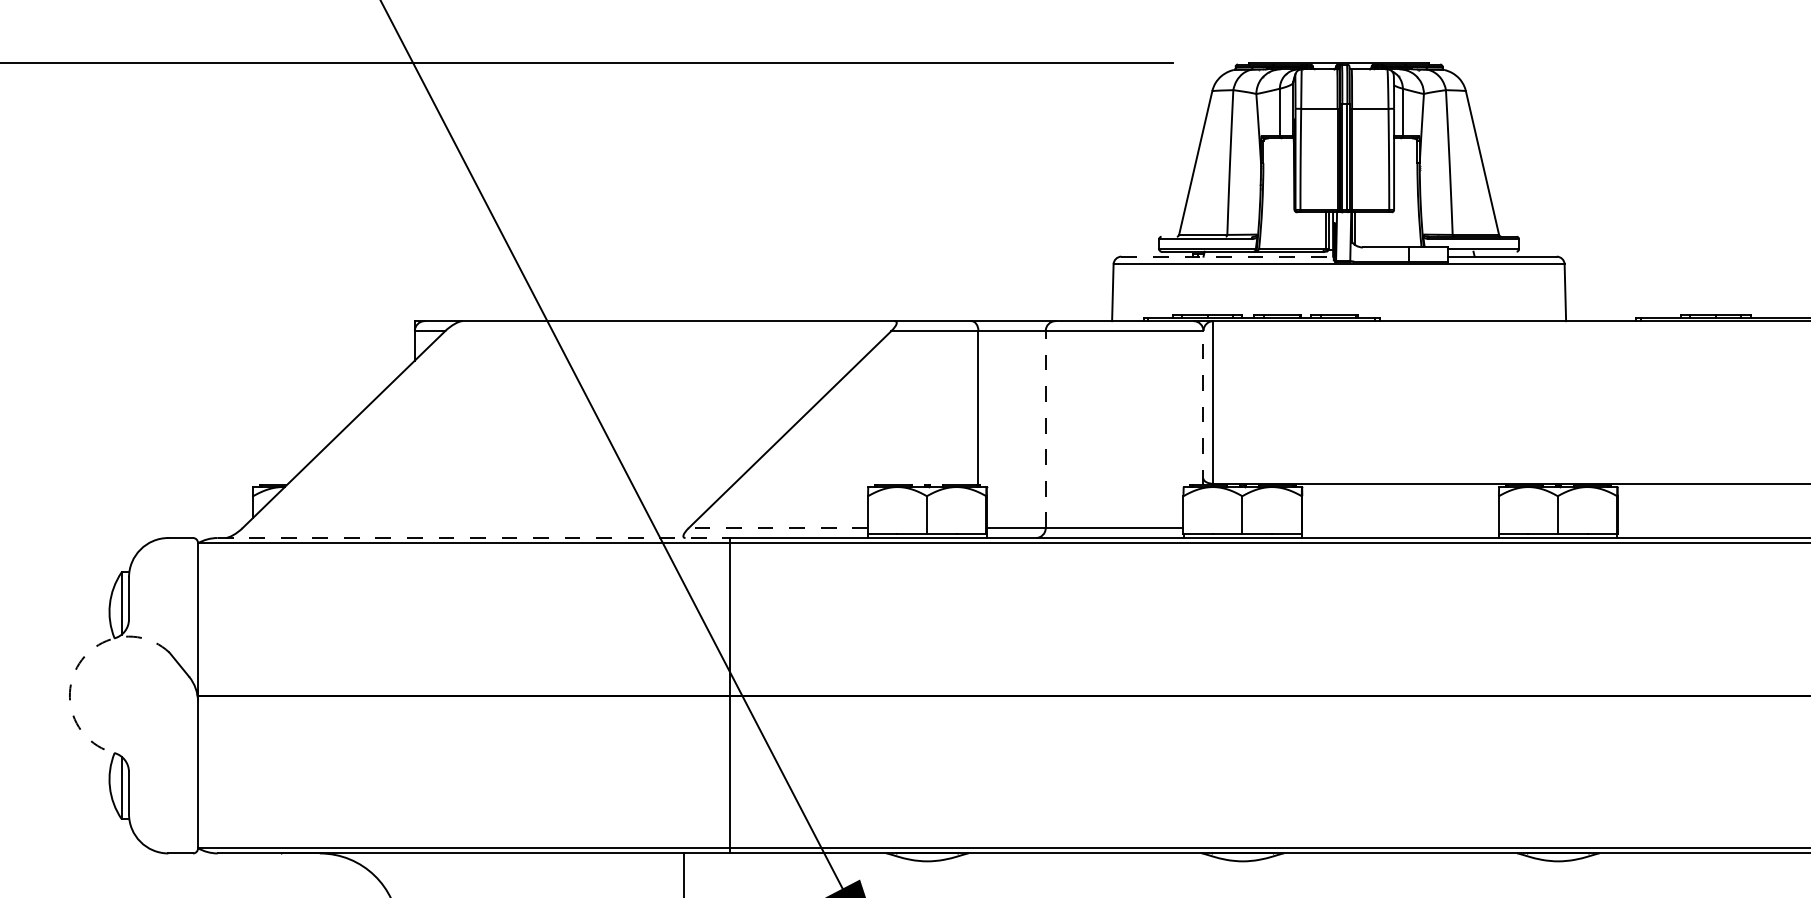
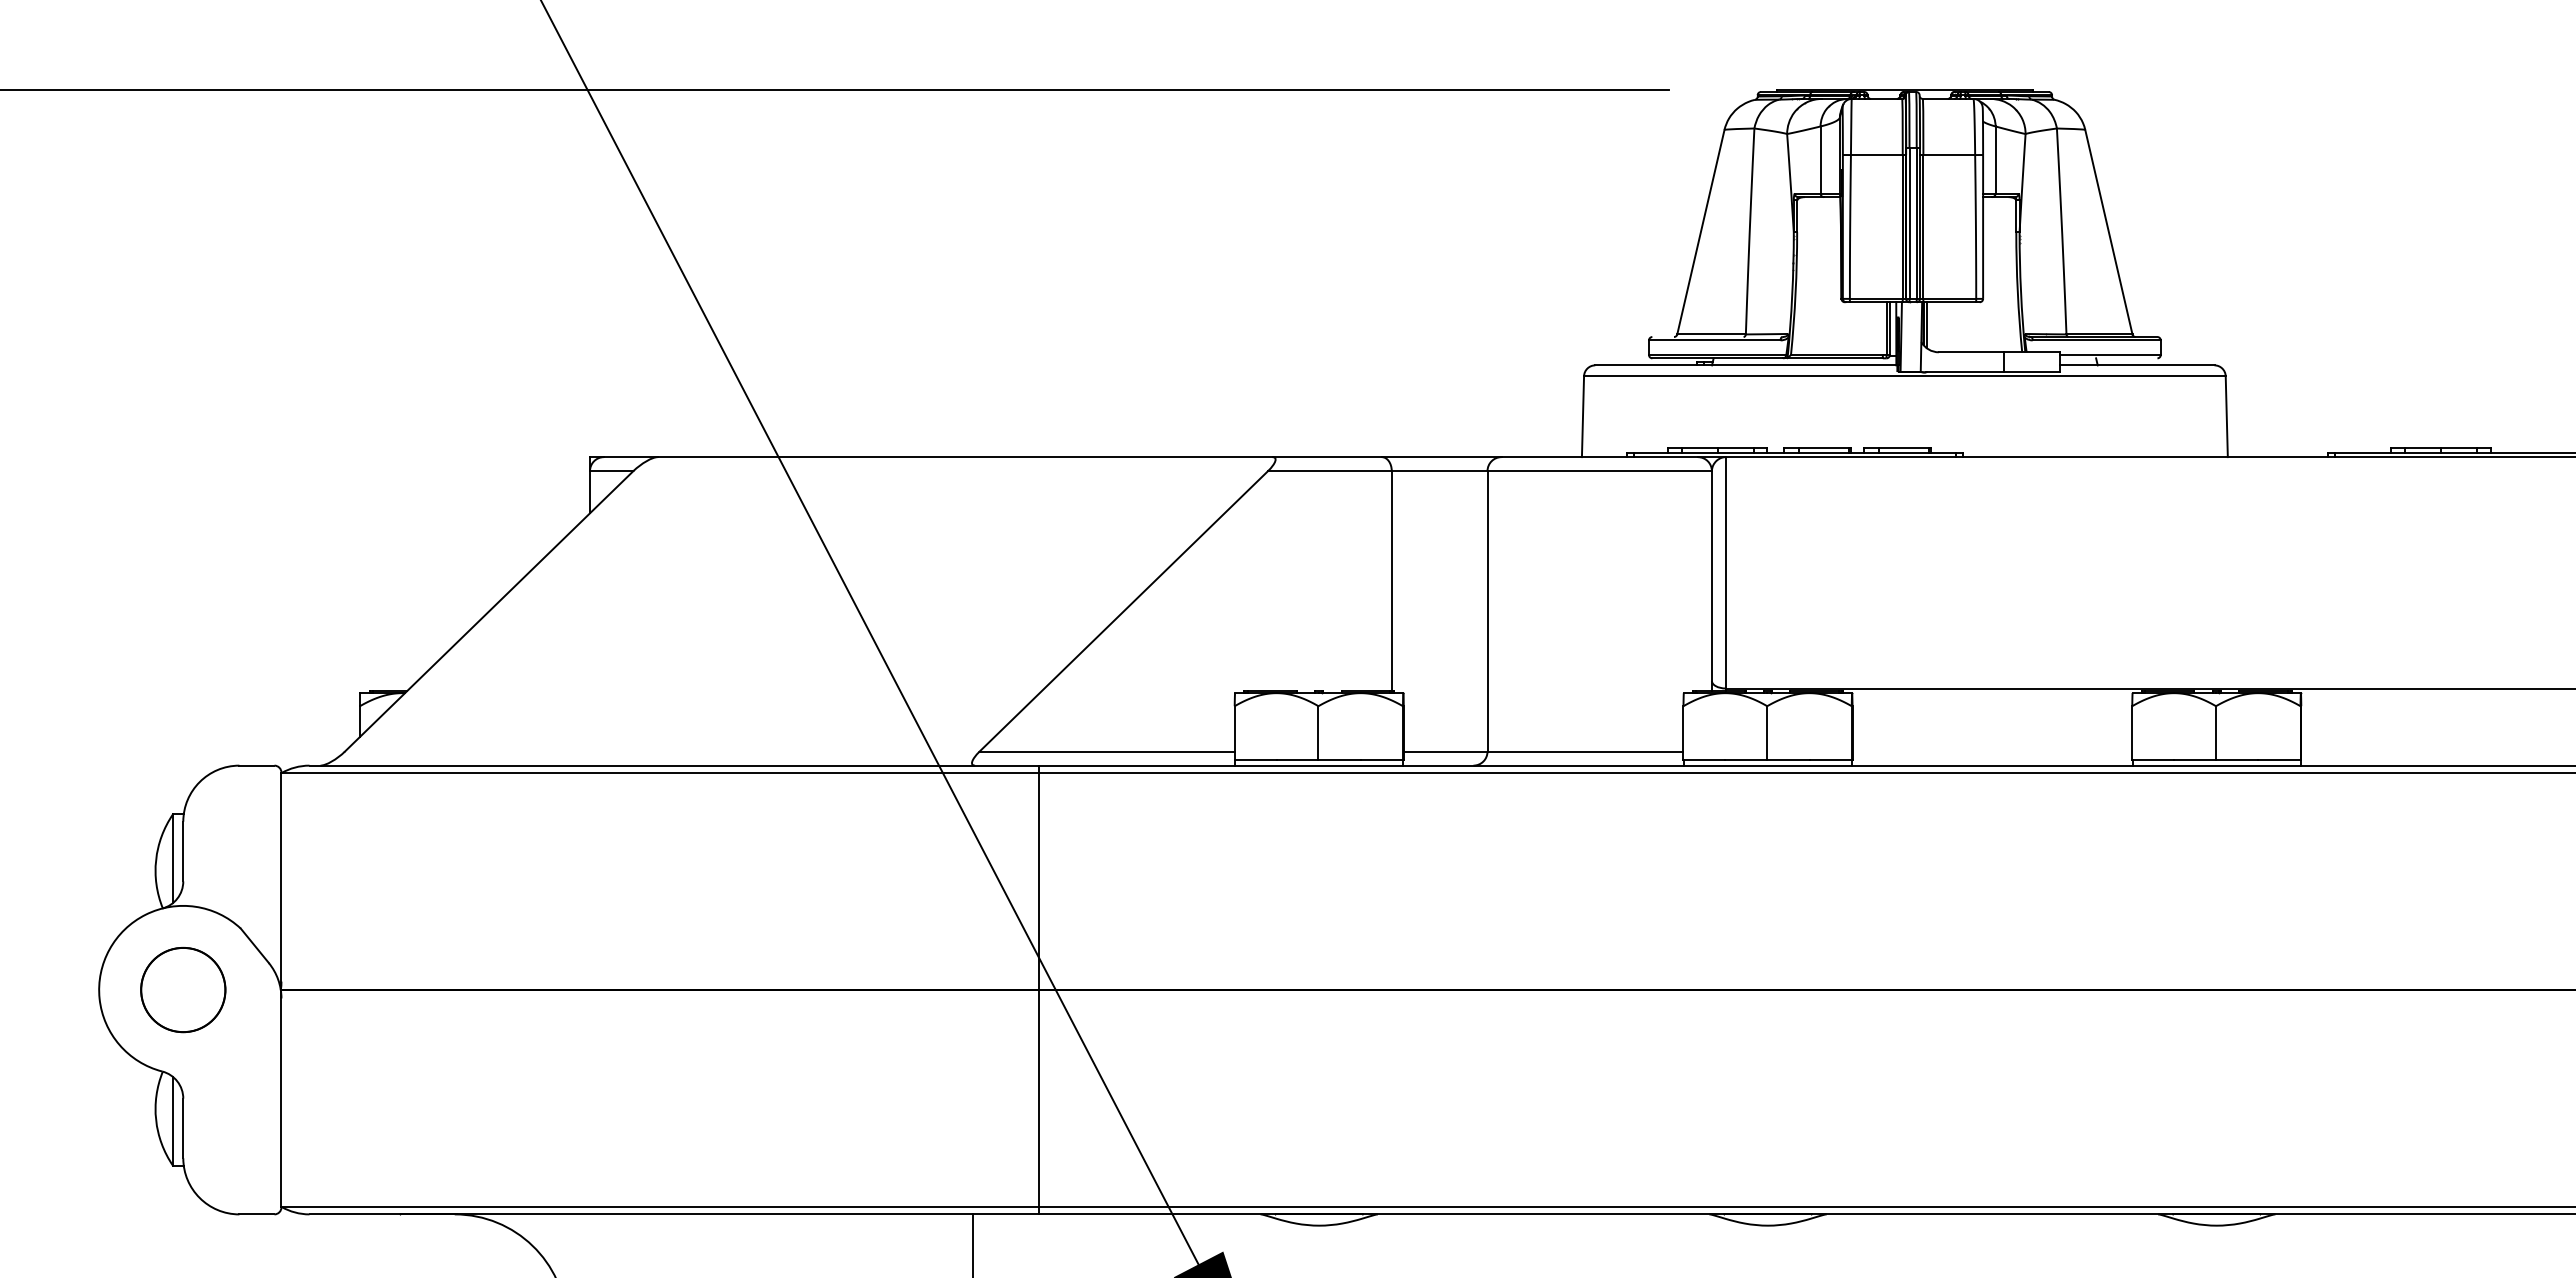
line: (1227, 256) -> (1746, 365), dashed -> solid
line: (1203, 408) -> (1711, 581), dashed -> solid
line: (1045, 428) -> (1487, 610), dashed -> solid
line: (778, 528) -> (1107, 751), dashed -> solid
line: (474, 537) -> (674, 765), dashed -> solid
arc: (77, 667) -> (109, 949), dashed -> solid
circle: (129, 696) -> (183, 990), added

